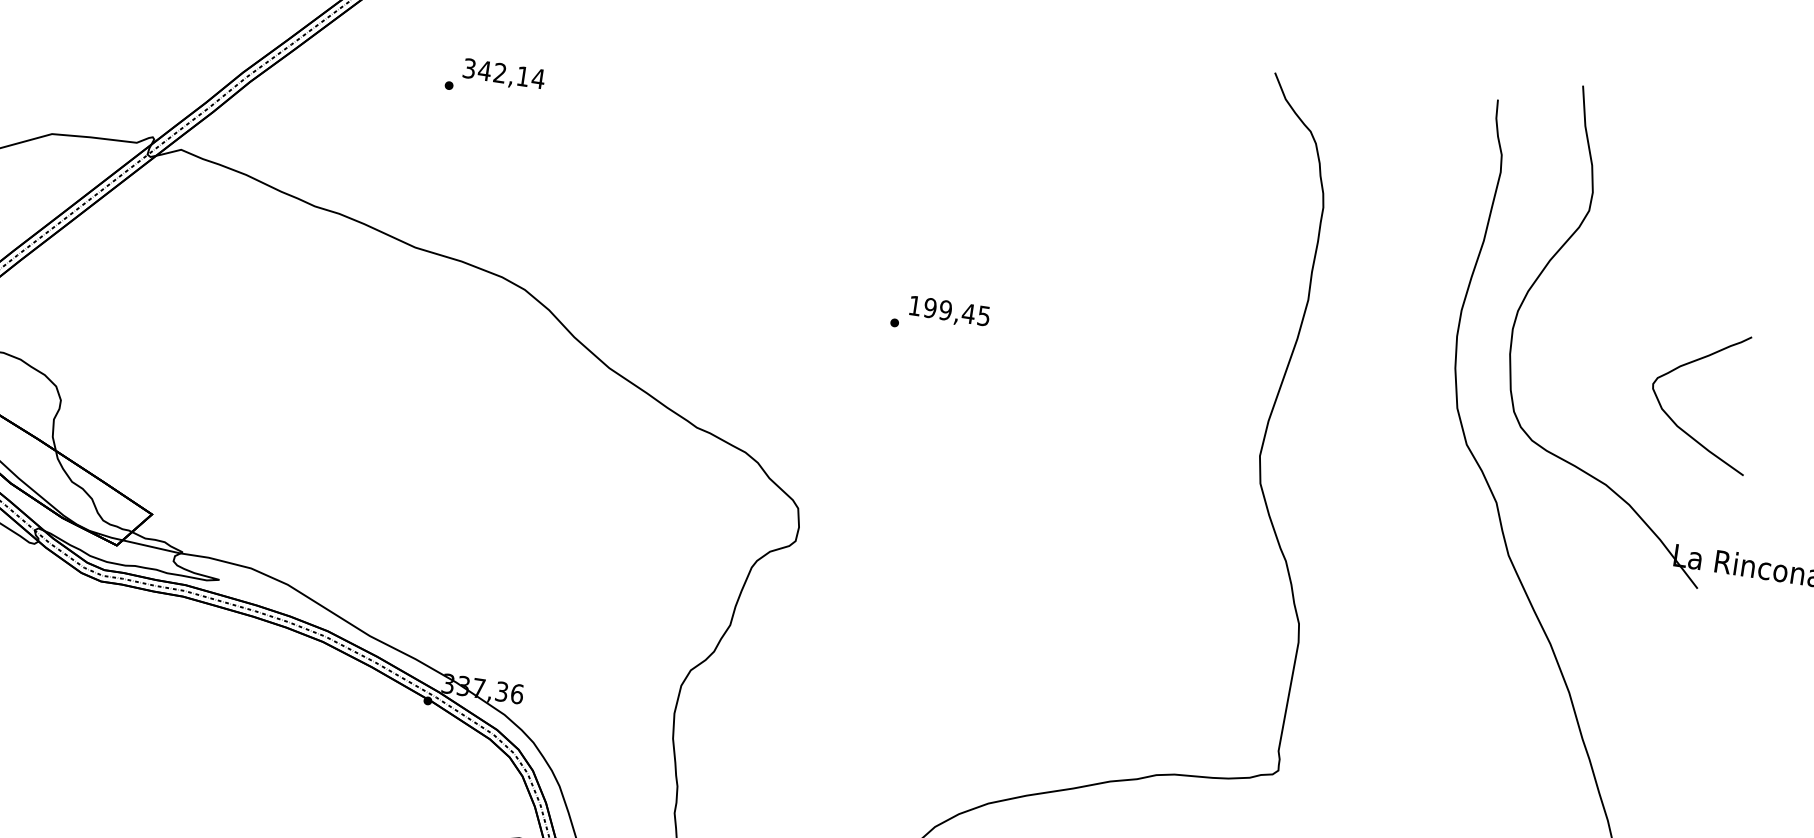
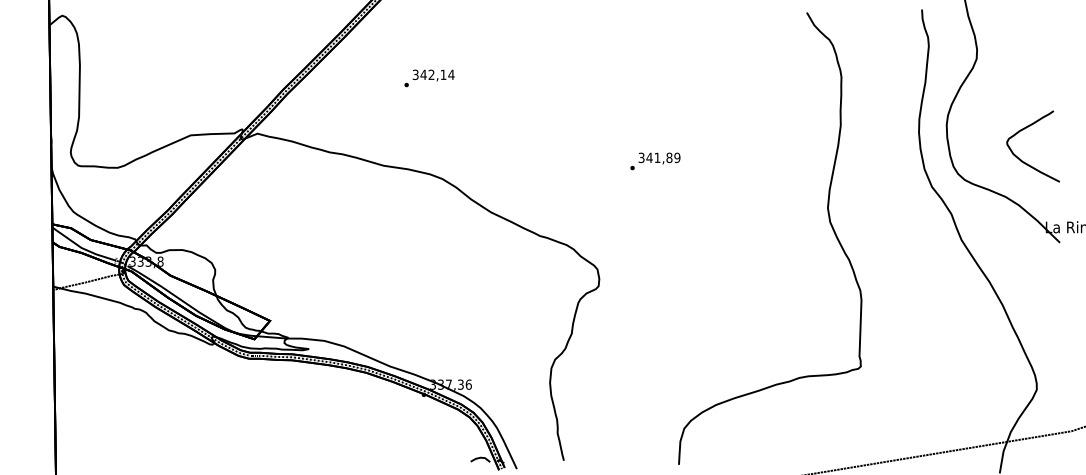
text: (495, 79) -> (429, 78), moved
text: (949, 310) -> (659, 157), 199,45 -> 341,89
curve: (1674, 419) -> (1020, 158), moved

